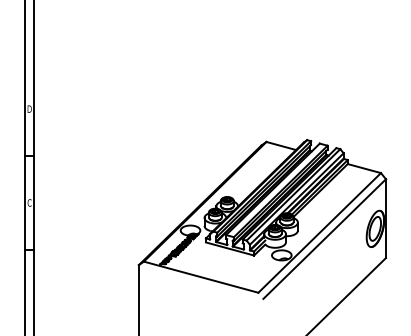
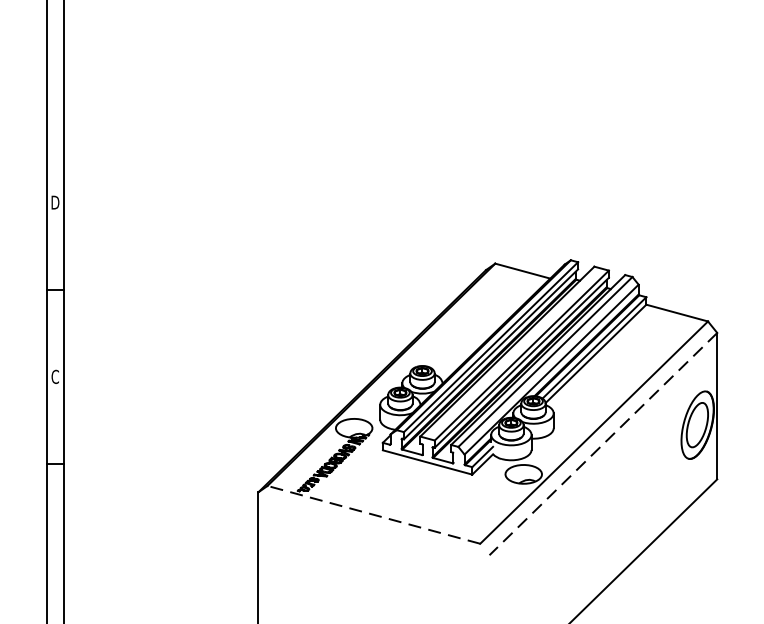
line: (324, 239) -> (603, 444), solid -> dashed
line: (200, 277) -> (372, 515), solid -> dashed

